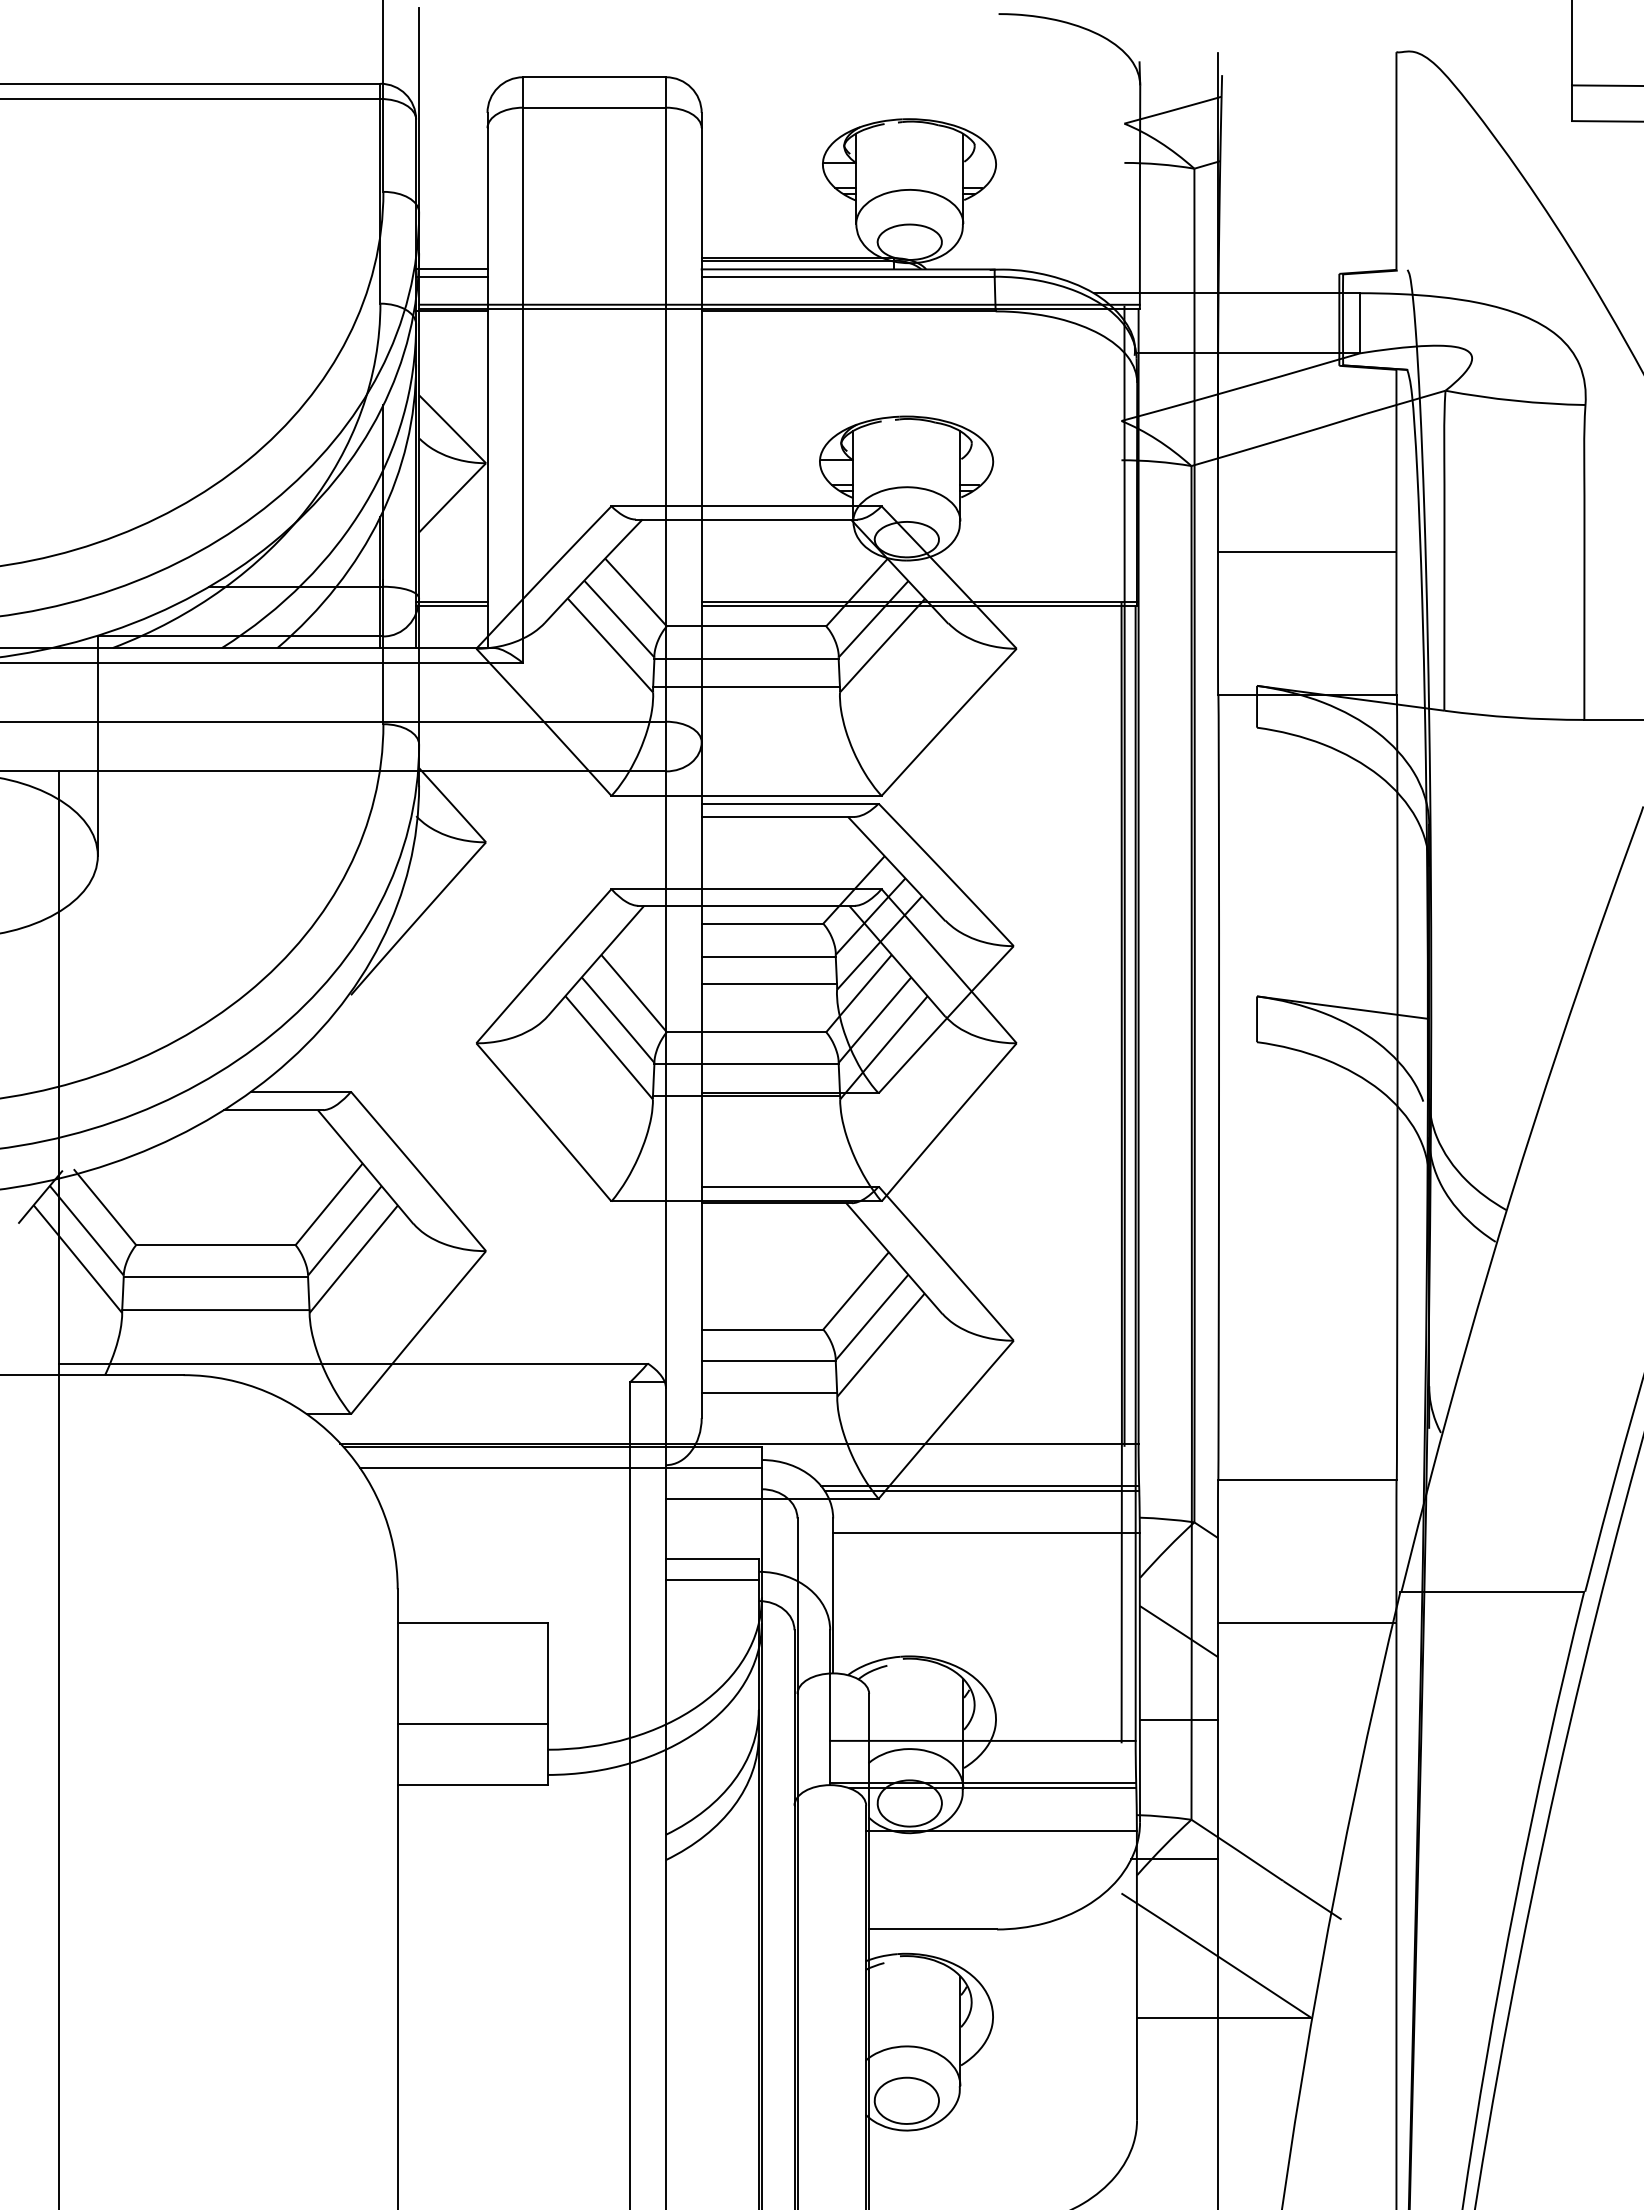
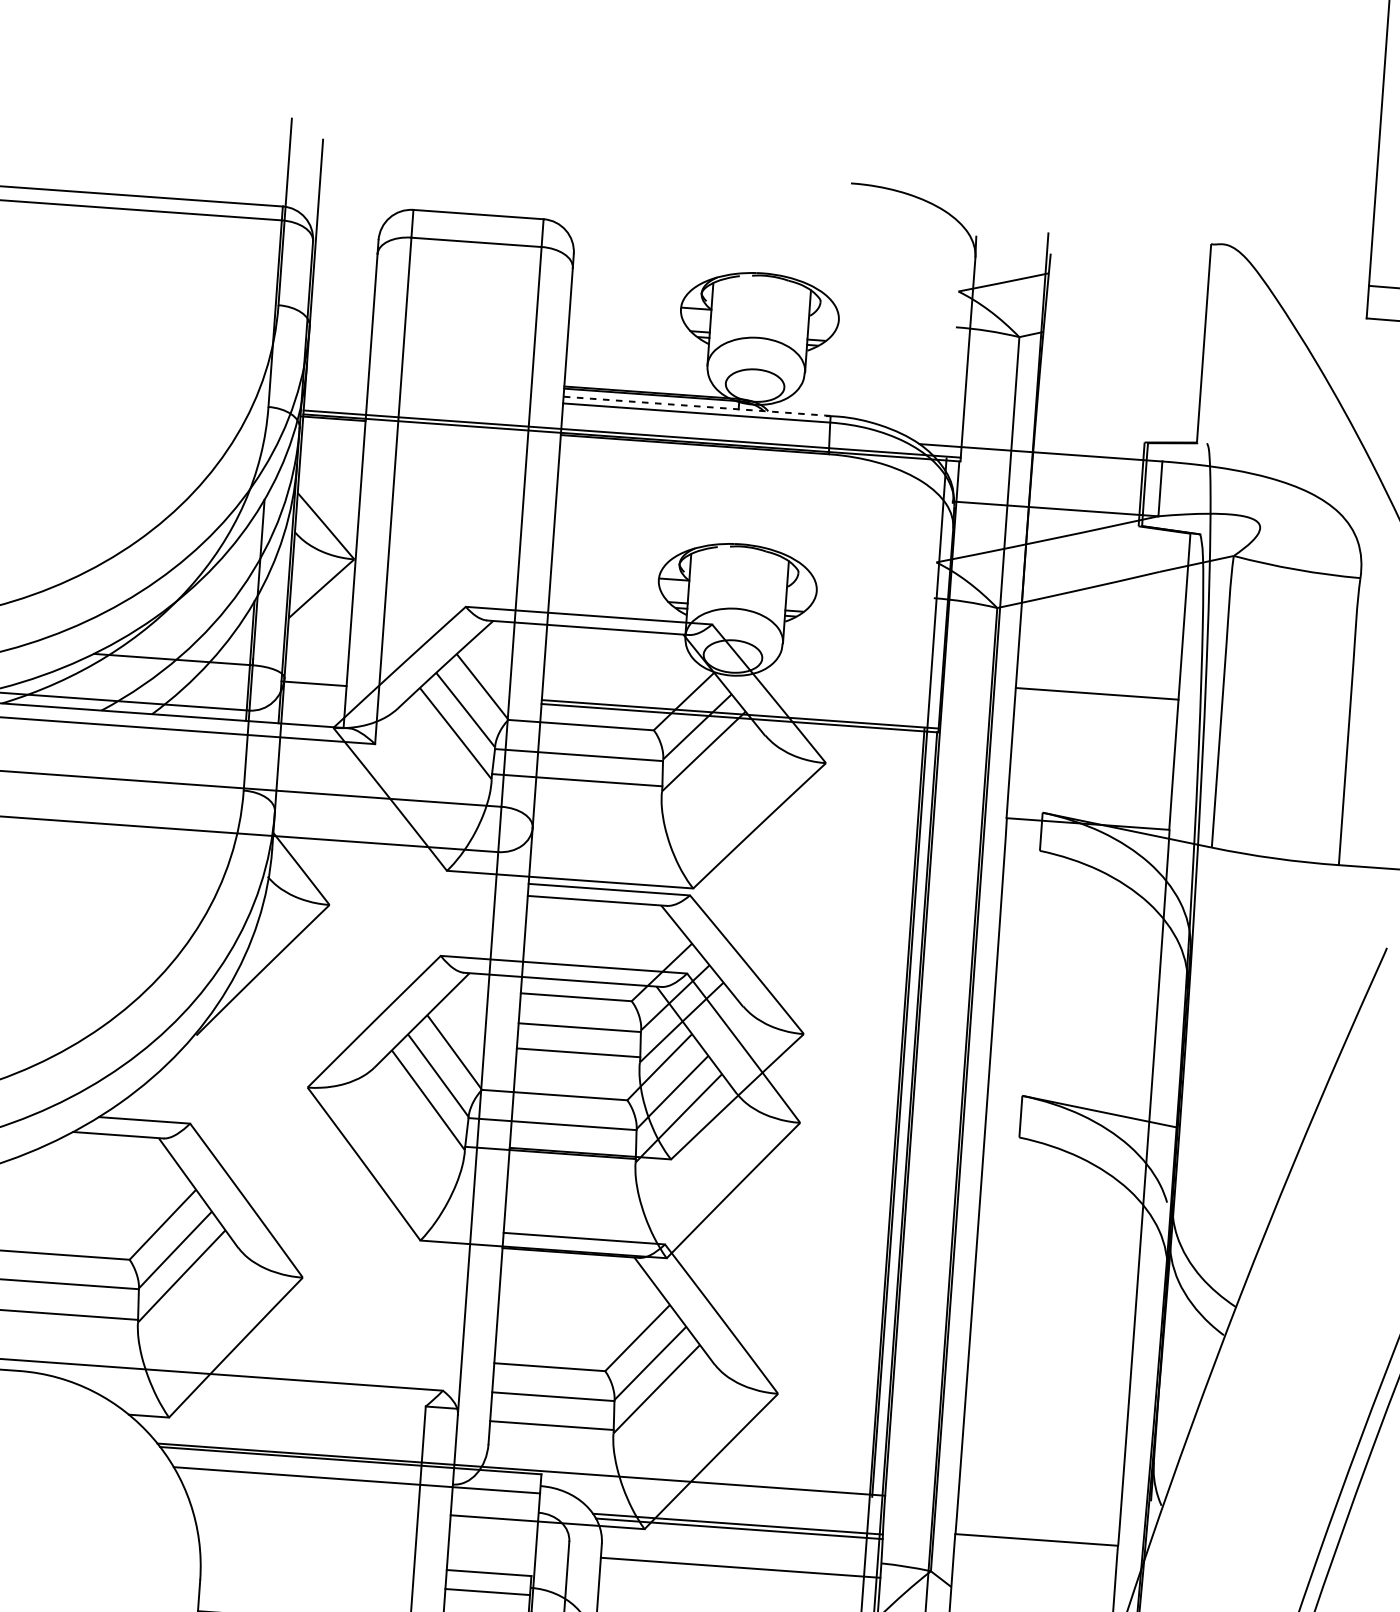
line: (451, 269) -> (335, 380), removed
line: (847, 269) -> (696, 406), solid -> dashed
line: (451, 276) -> (335, 386), removed
line: (451, 606) -> (313, 687), removed

